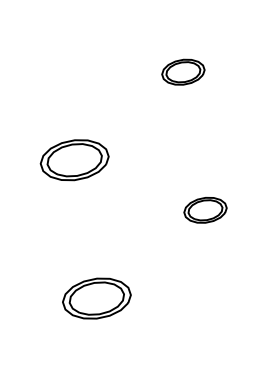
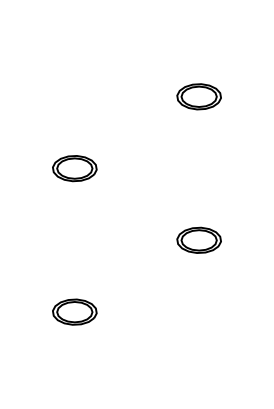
part: (74, 160) -> (74, 168), size x0.62
part: (96, 297) -> (74, 311), size x0.62

